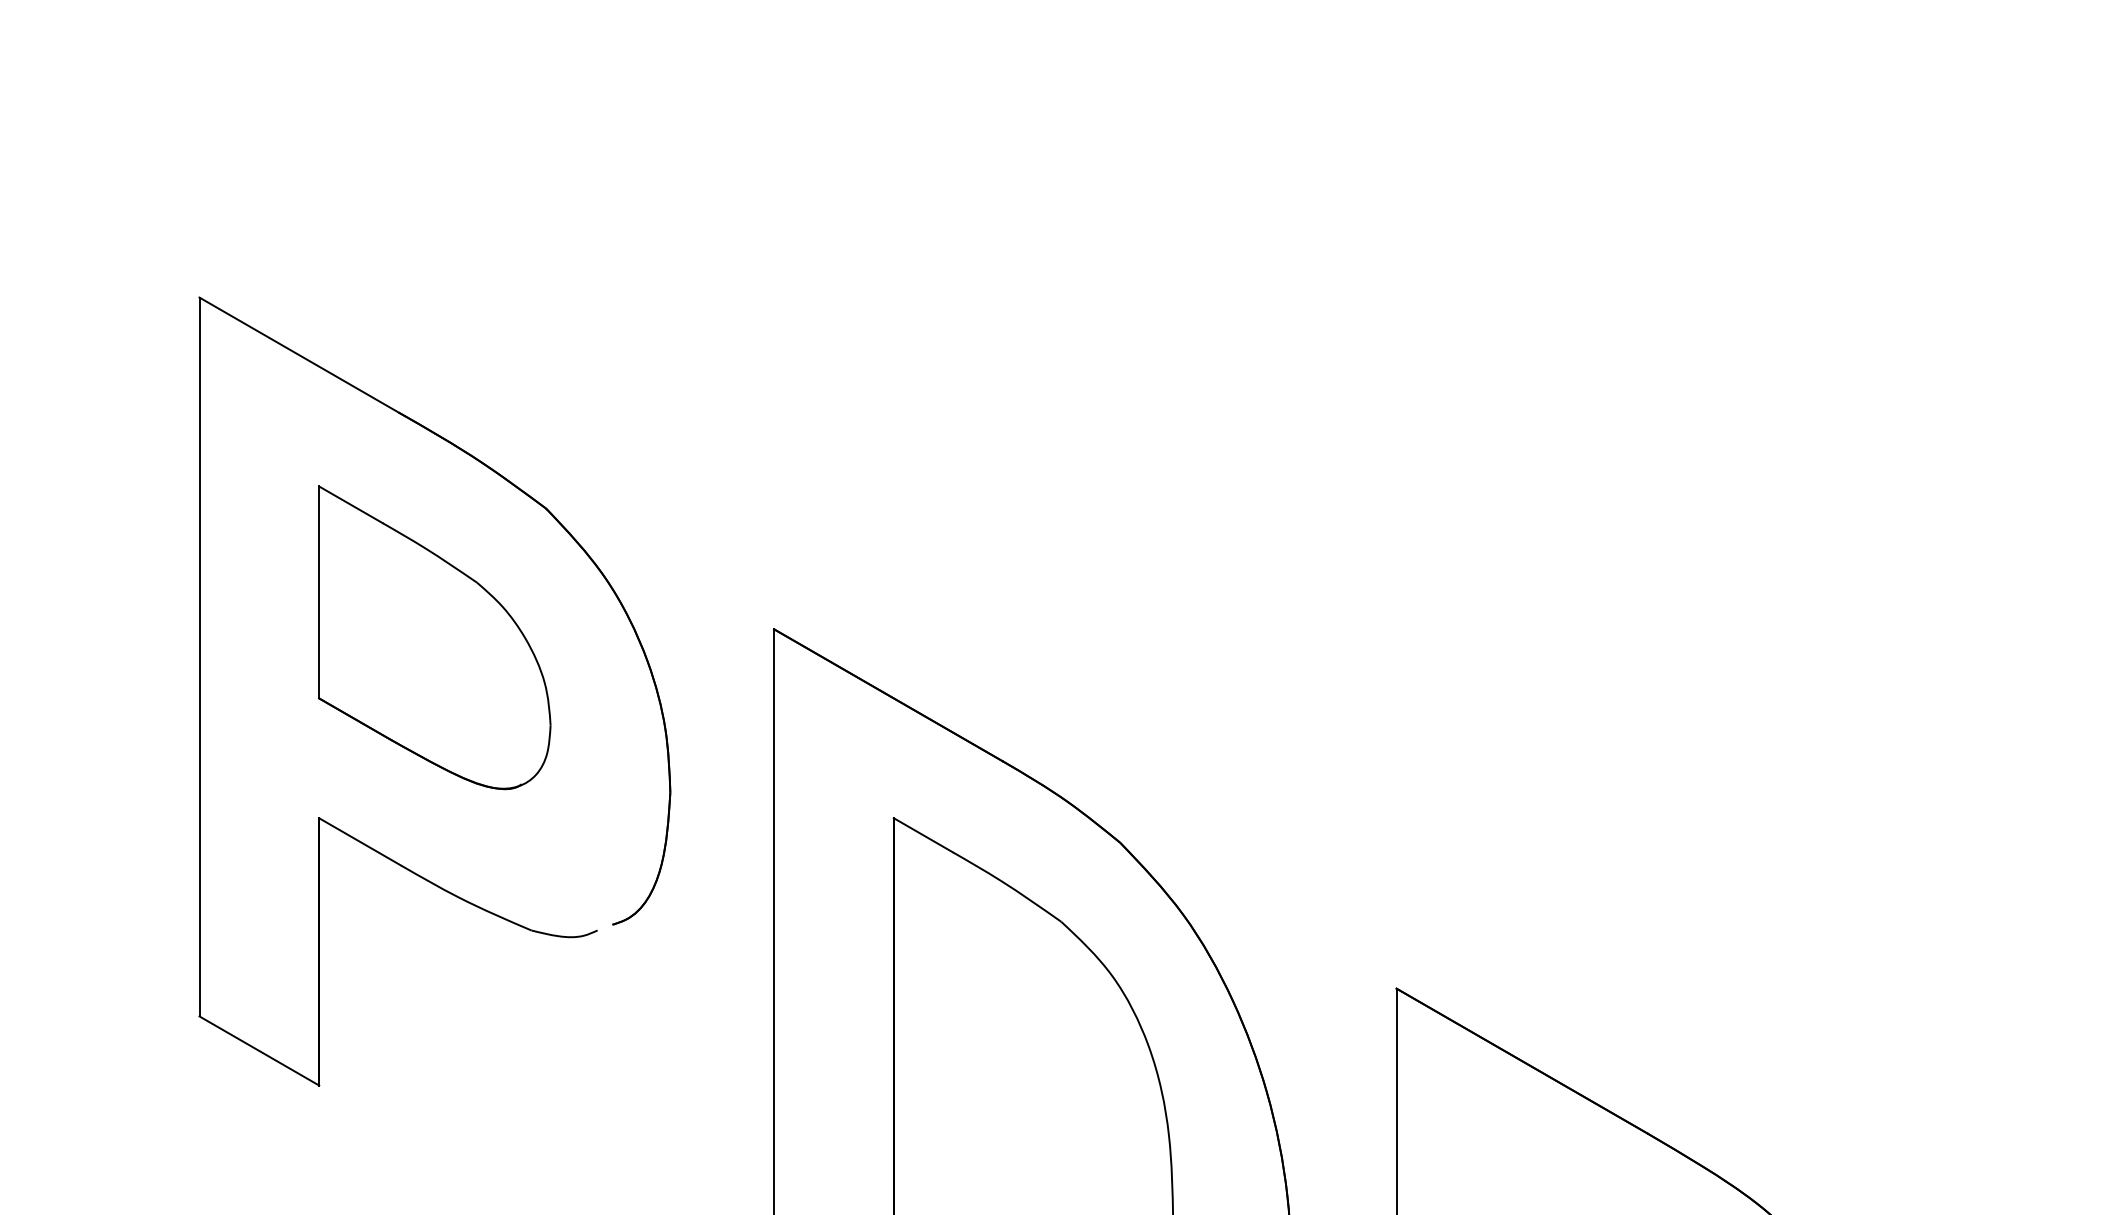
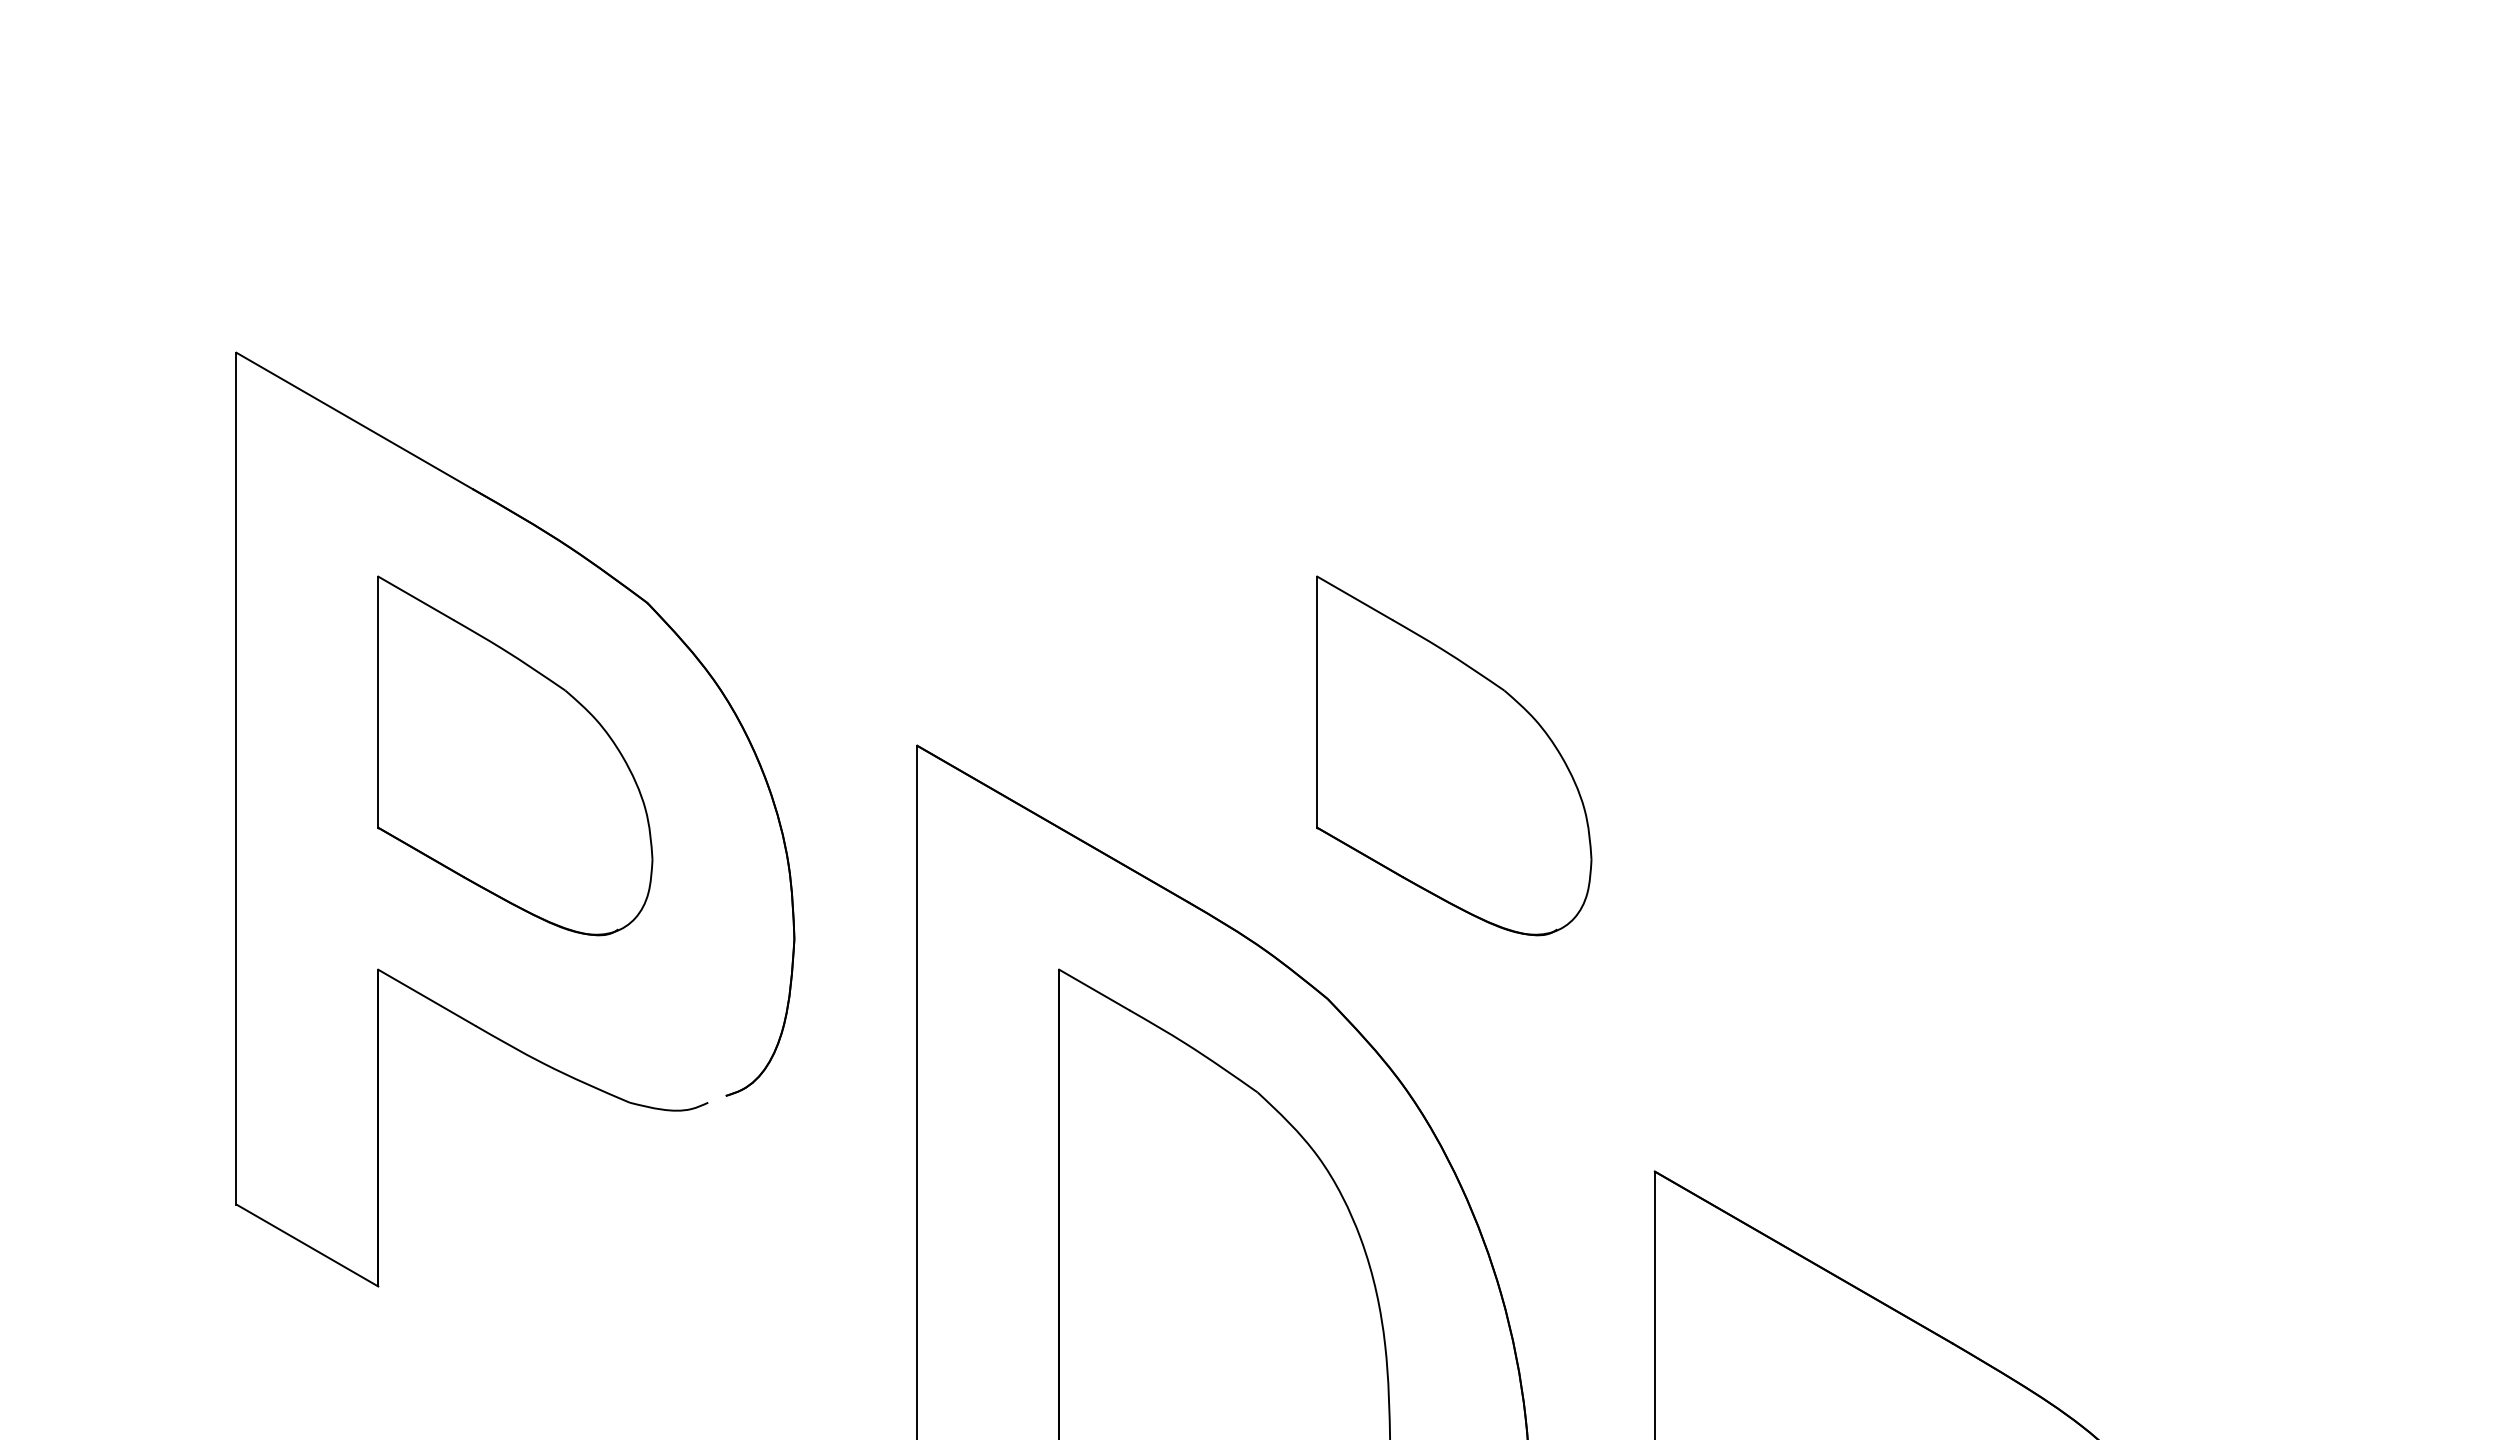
part: (1227, 637) -> (1454, 755), added

